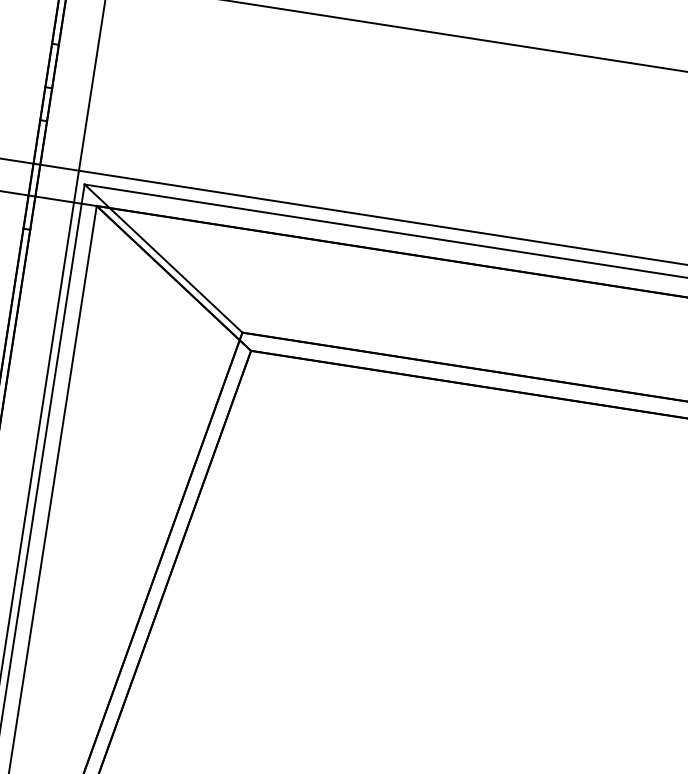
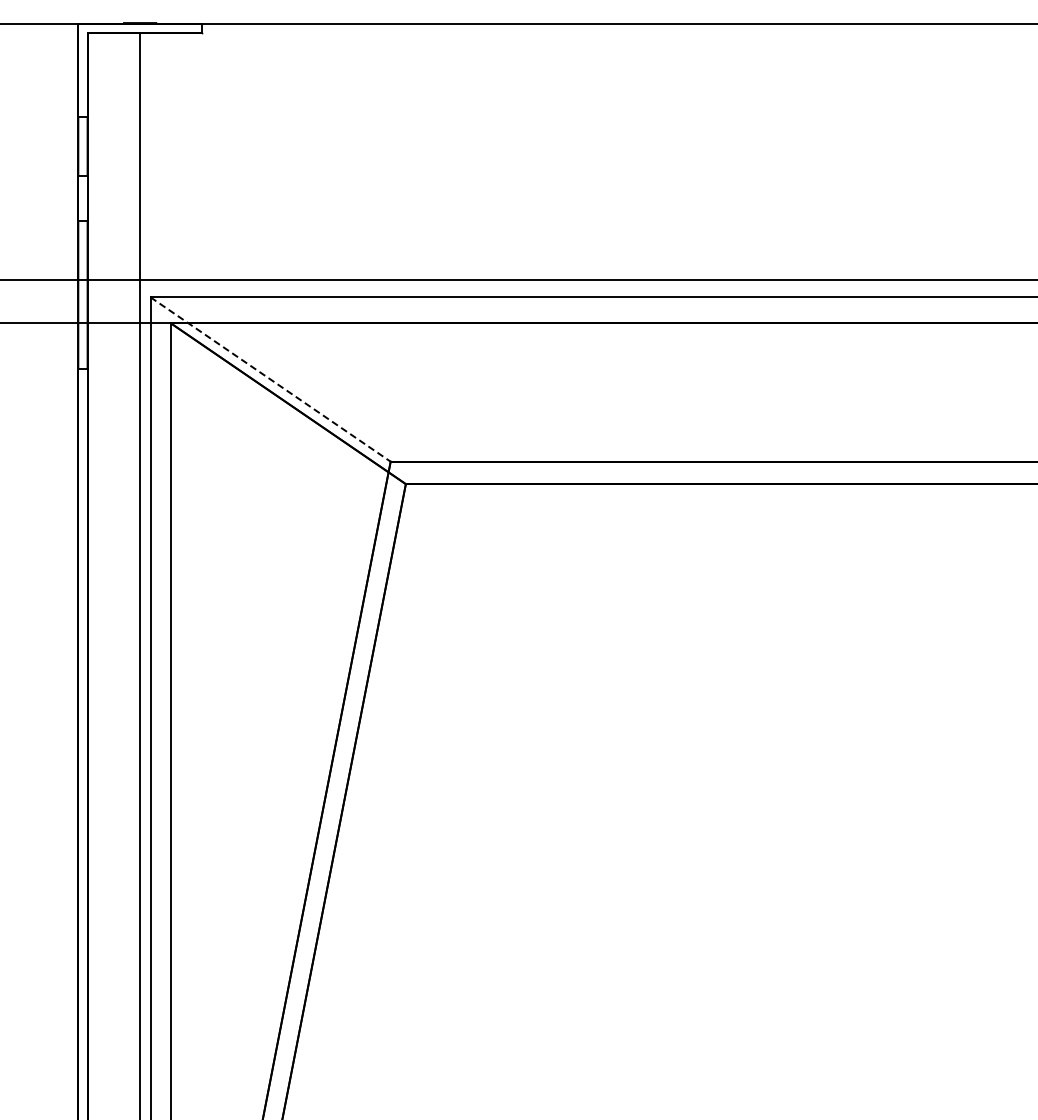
line: (164, 258) -> (271, 379), solid -> dashed

